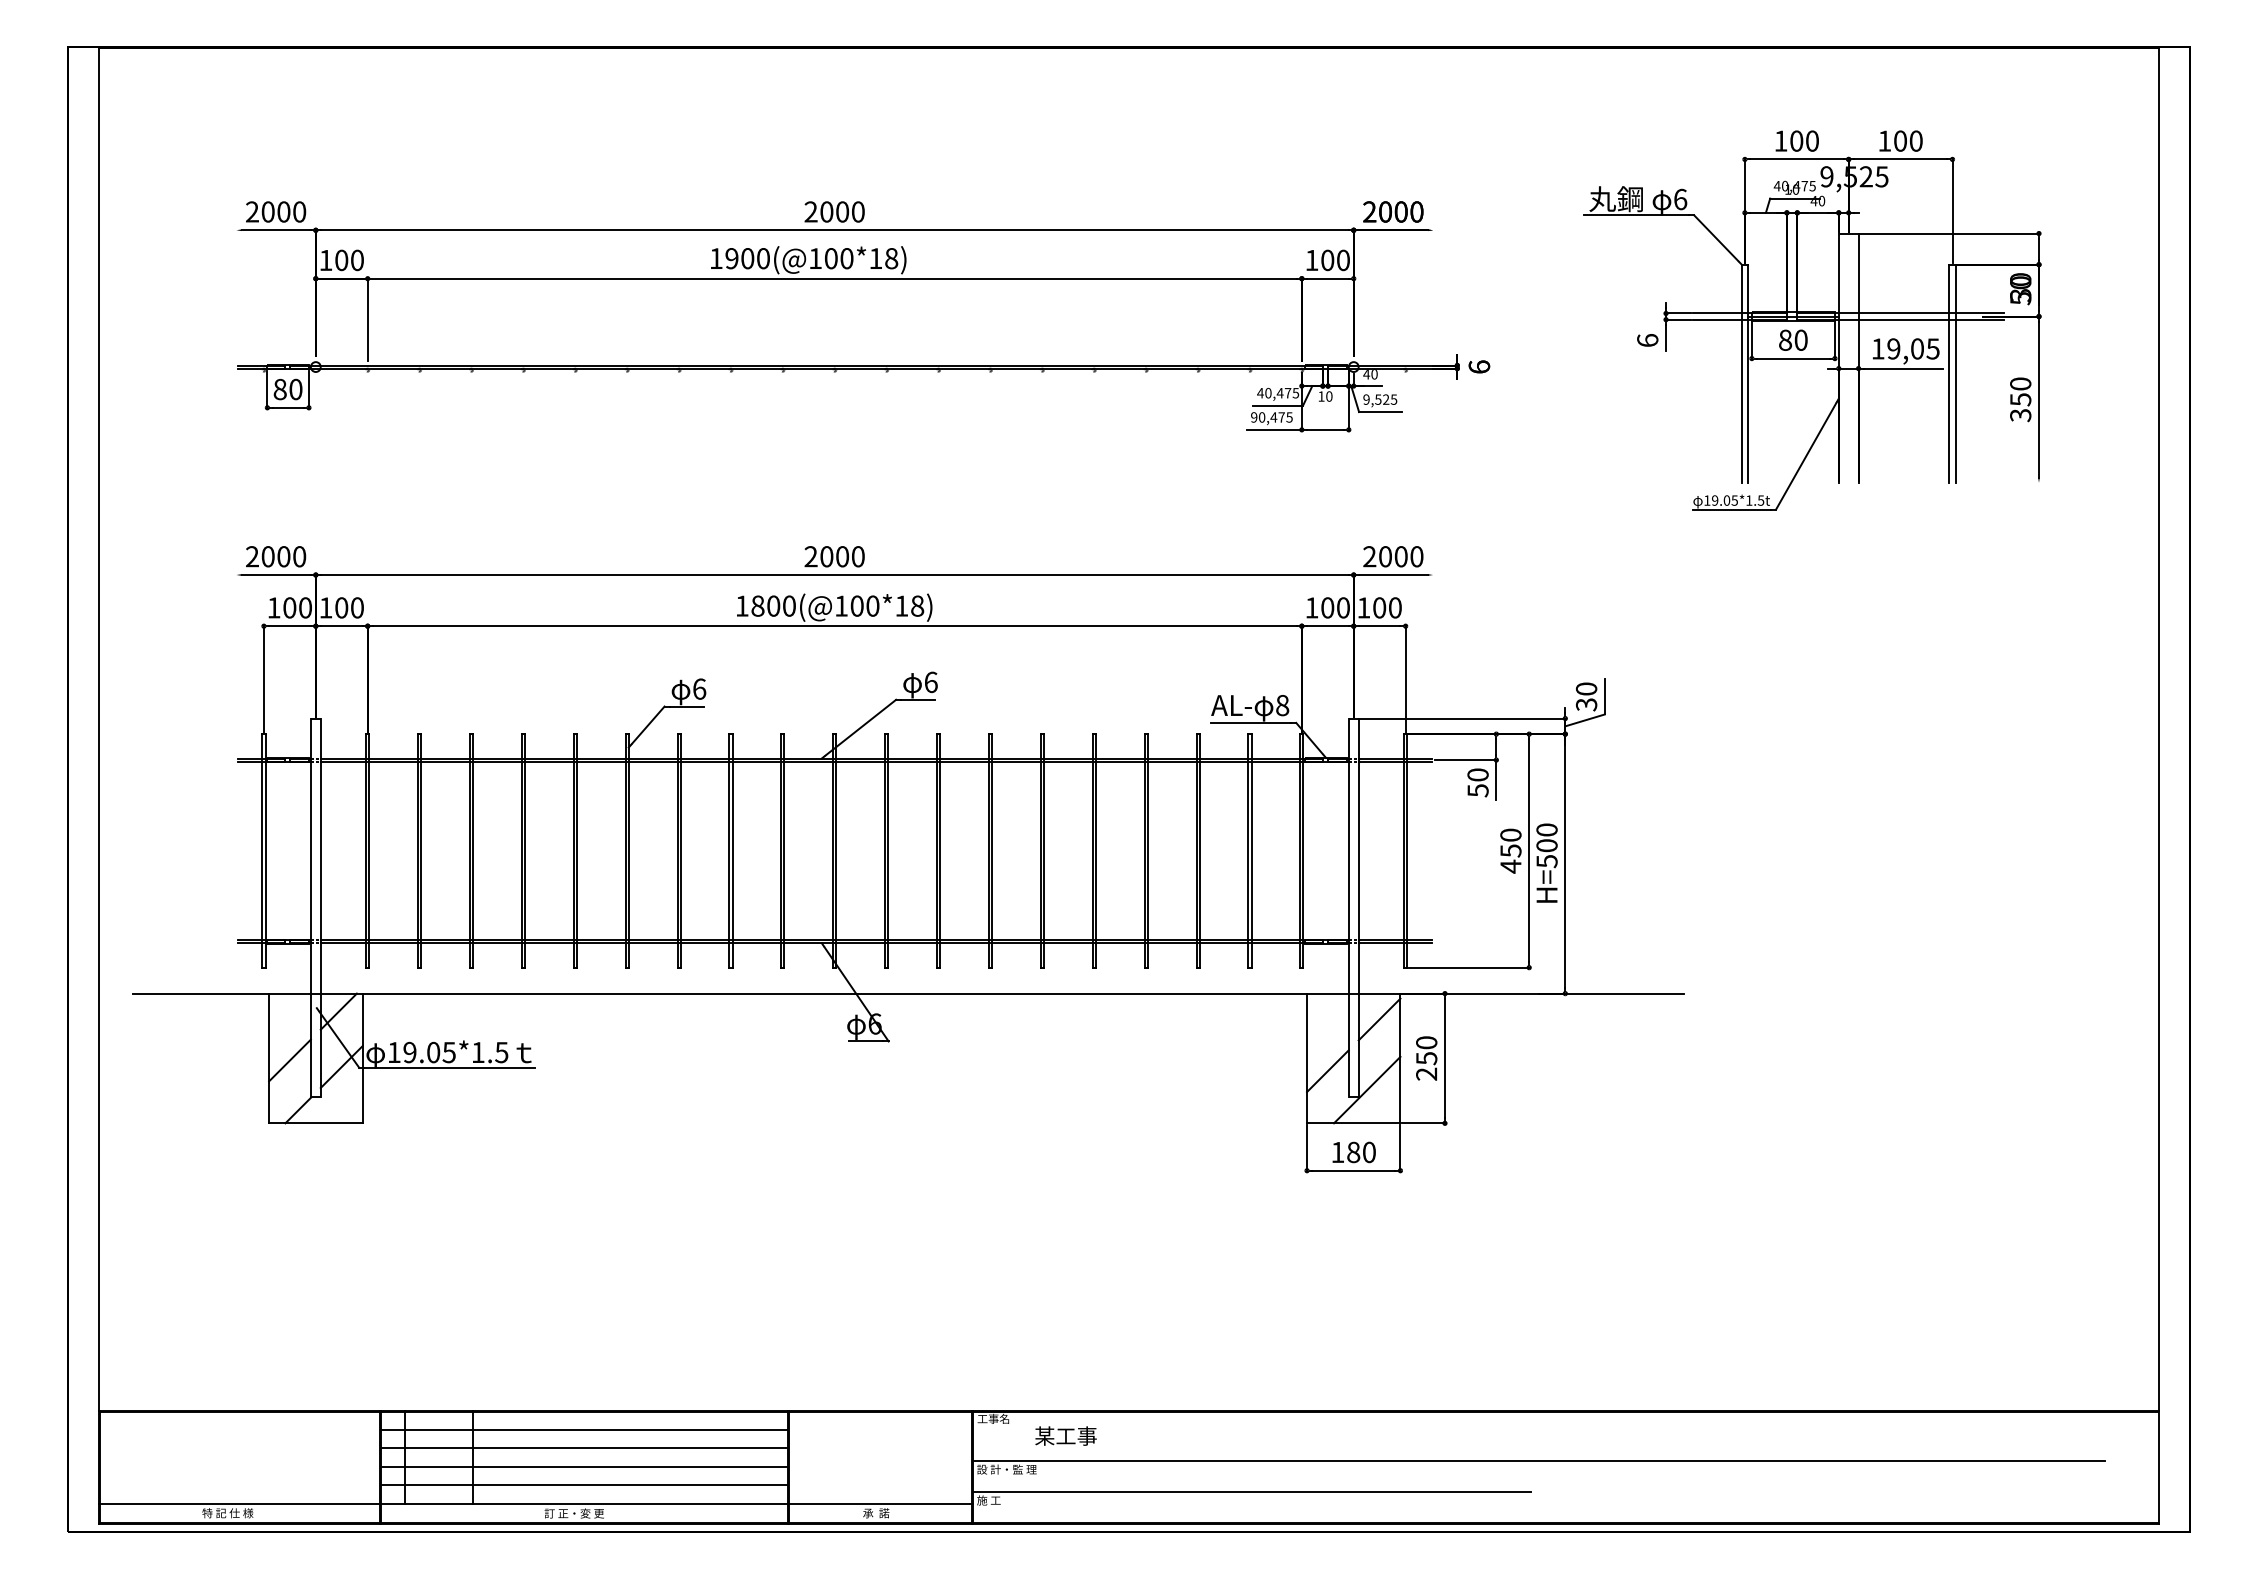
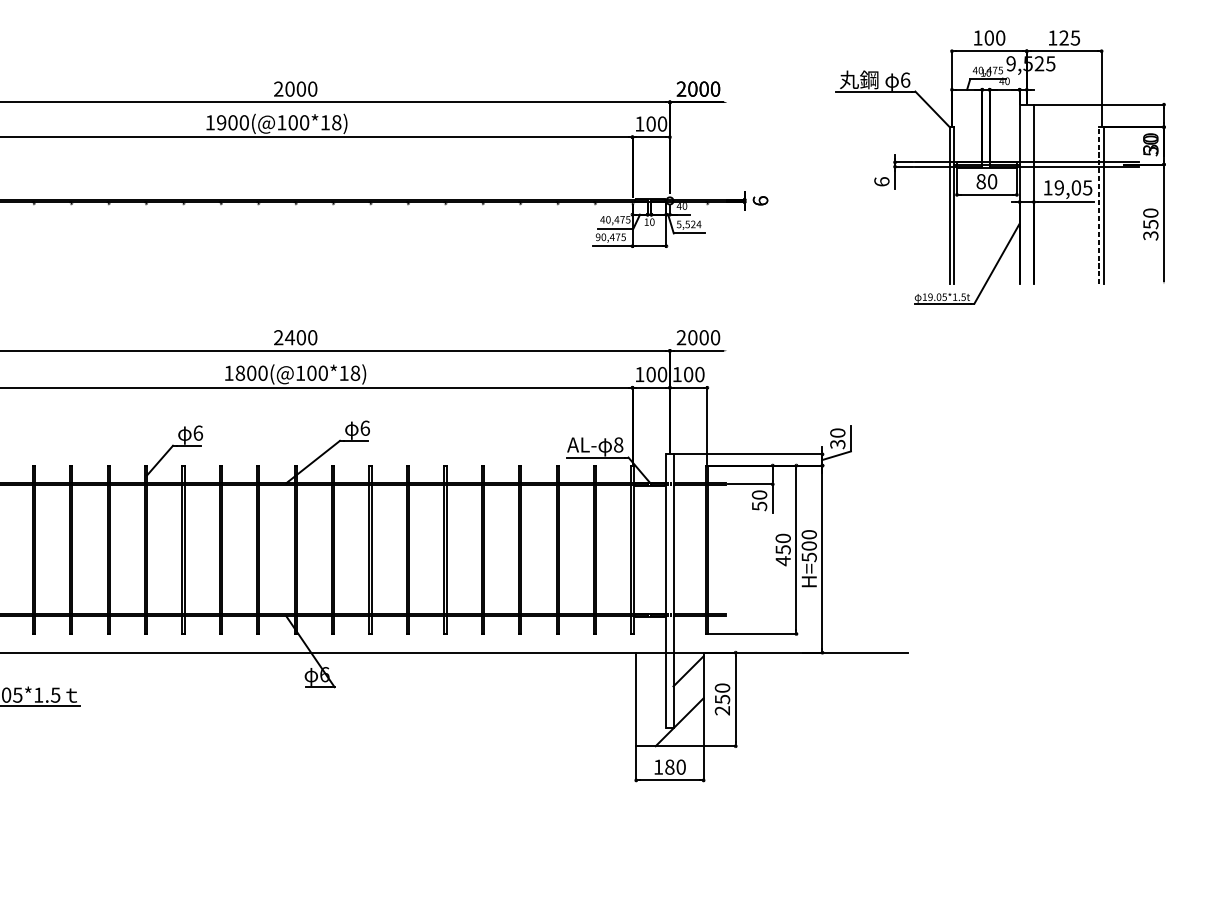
text: (1908, 140) -> (1069, 37), 100 -> 125
line: (1949, 373) -> (1099, 205), solid -> dashed
text: (1380, 399) -> (689, 224), 9,525 -> 5,524
text: (826, 556) -> (289, 337), 2000 -> 2400
line: (1327, 1071) -> (651, 708), removed

